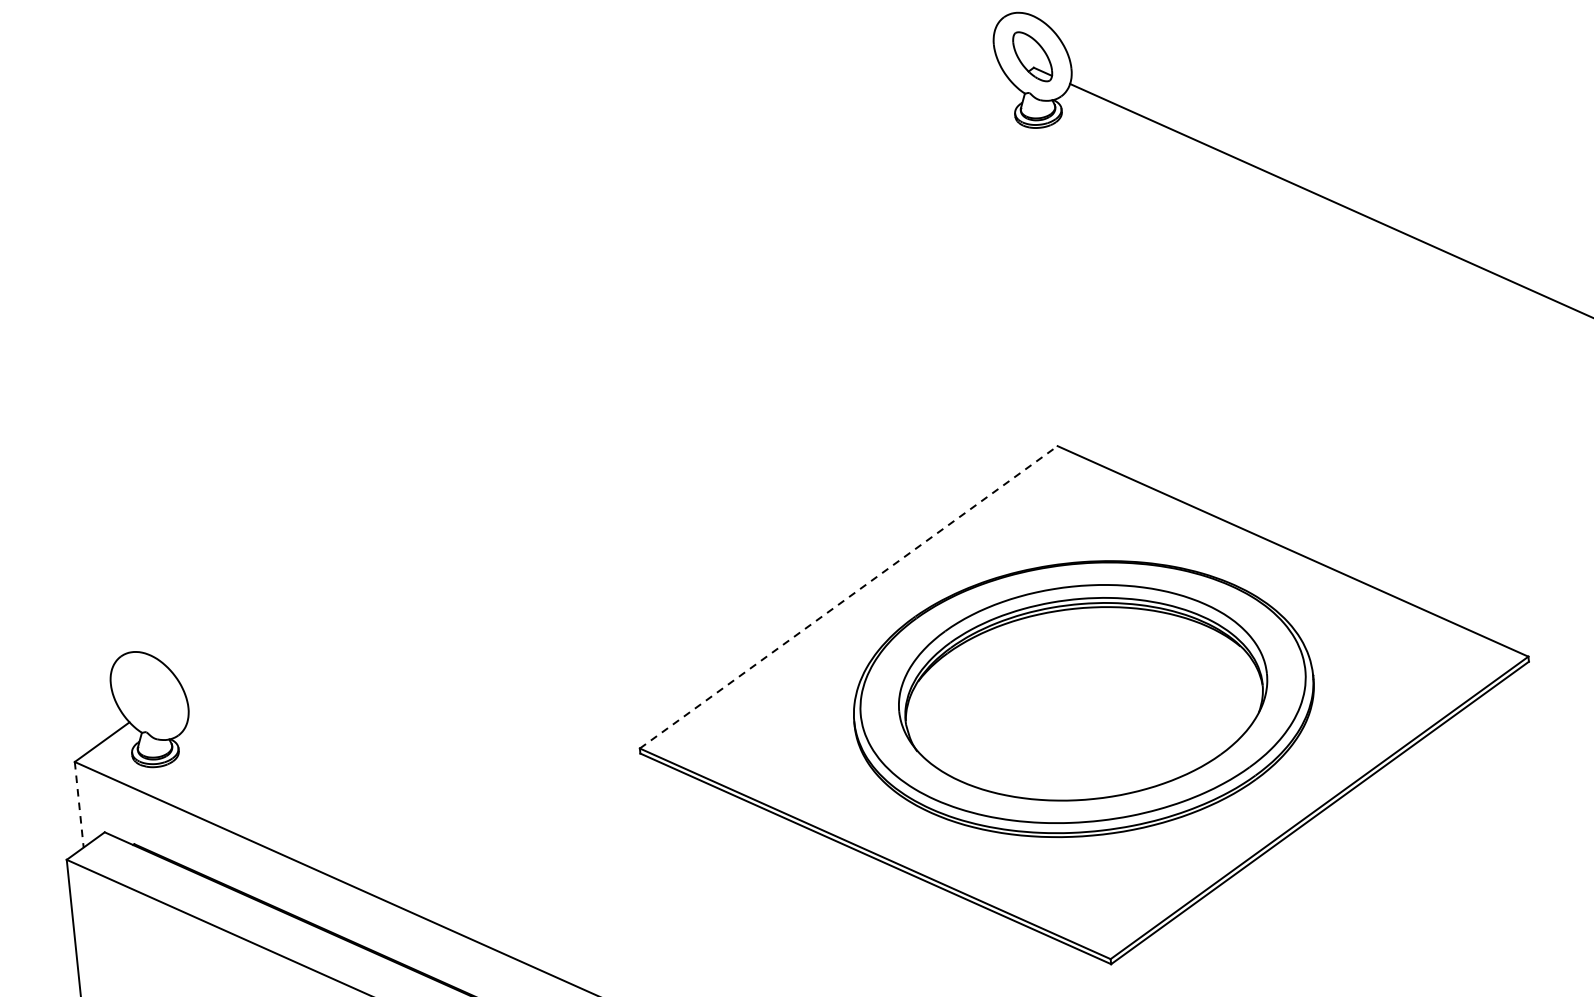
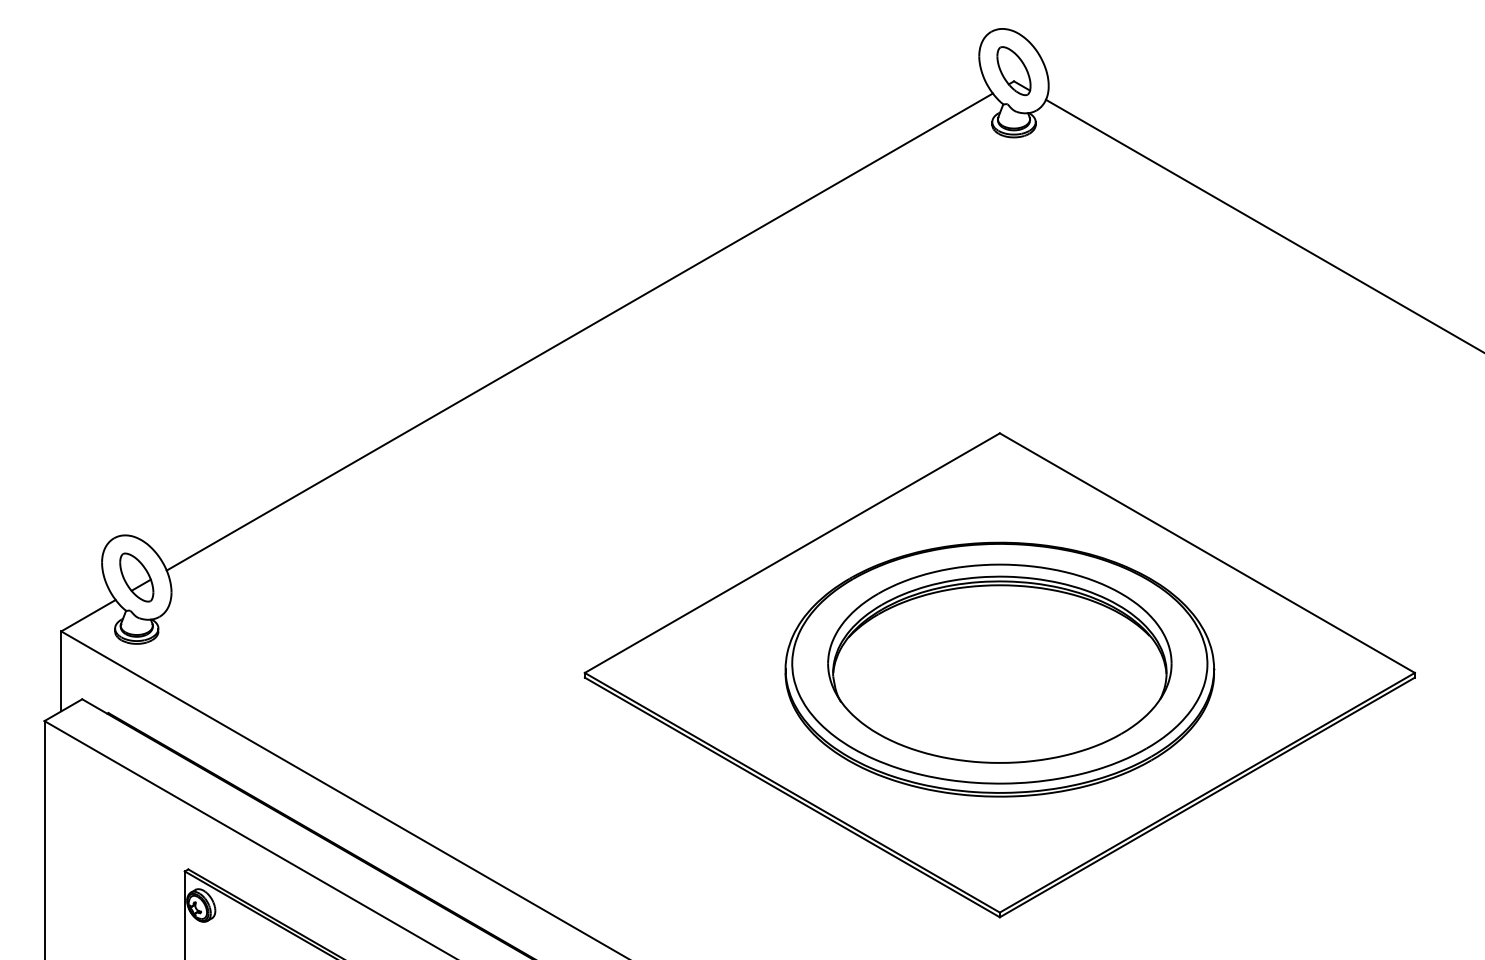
line: (596, 383) -> (579, 331), added
line: (848, 597) -> (792, 553), dashed -> solid
part: (149, 695) -> (136, 577), added
line: (79, 804) -> (61, 671), dashed -> solid

